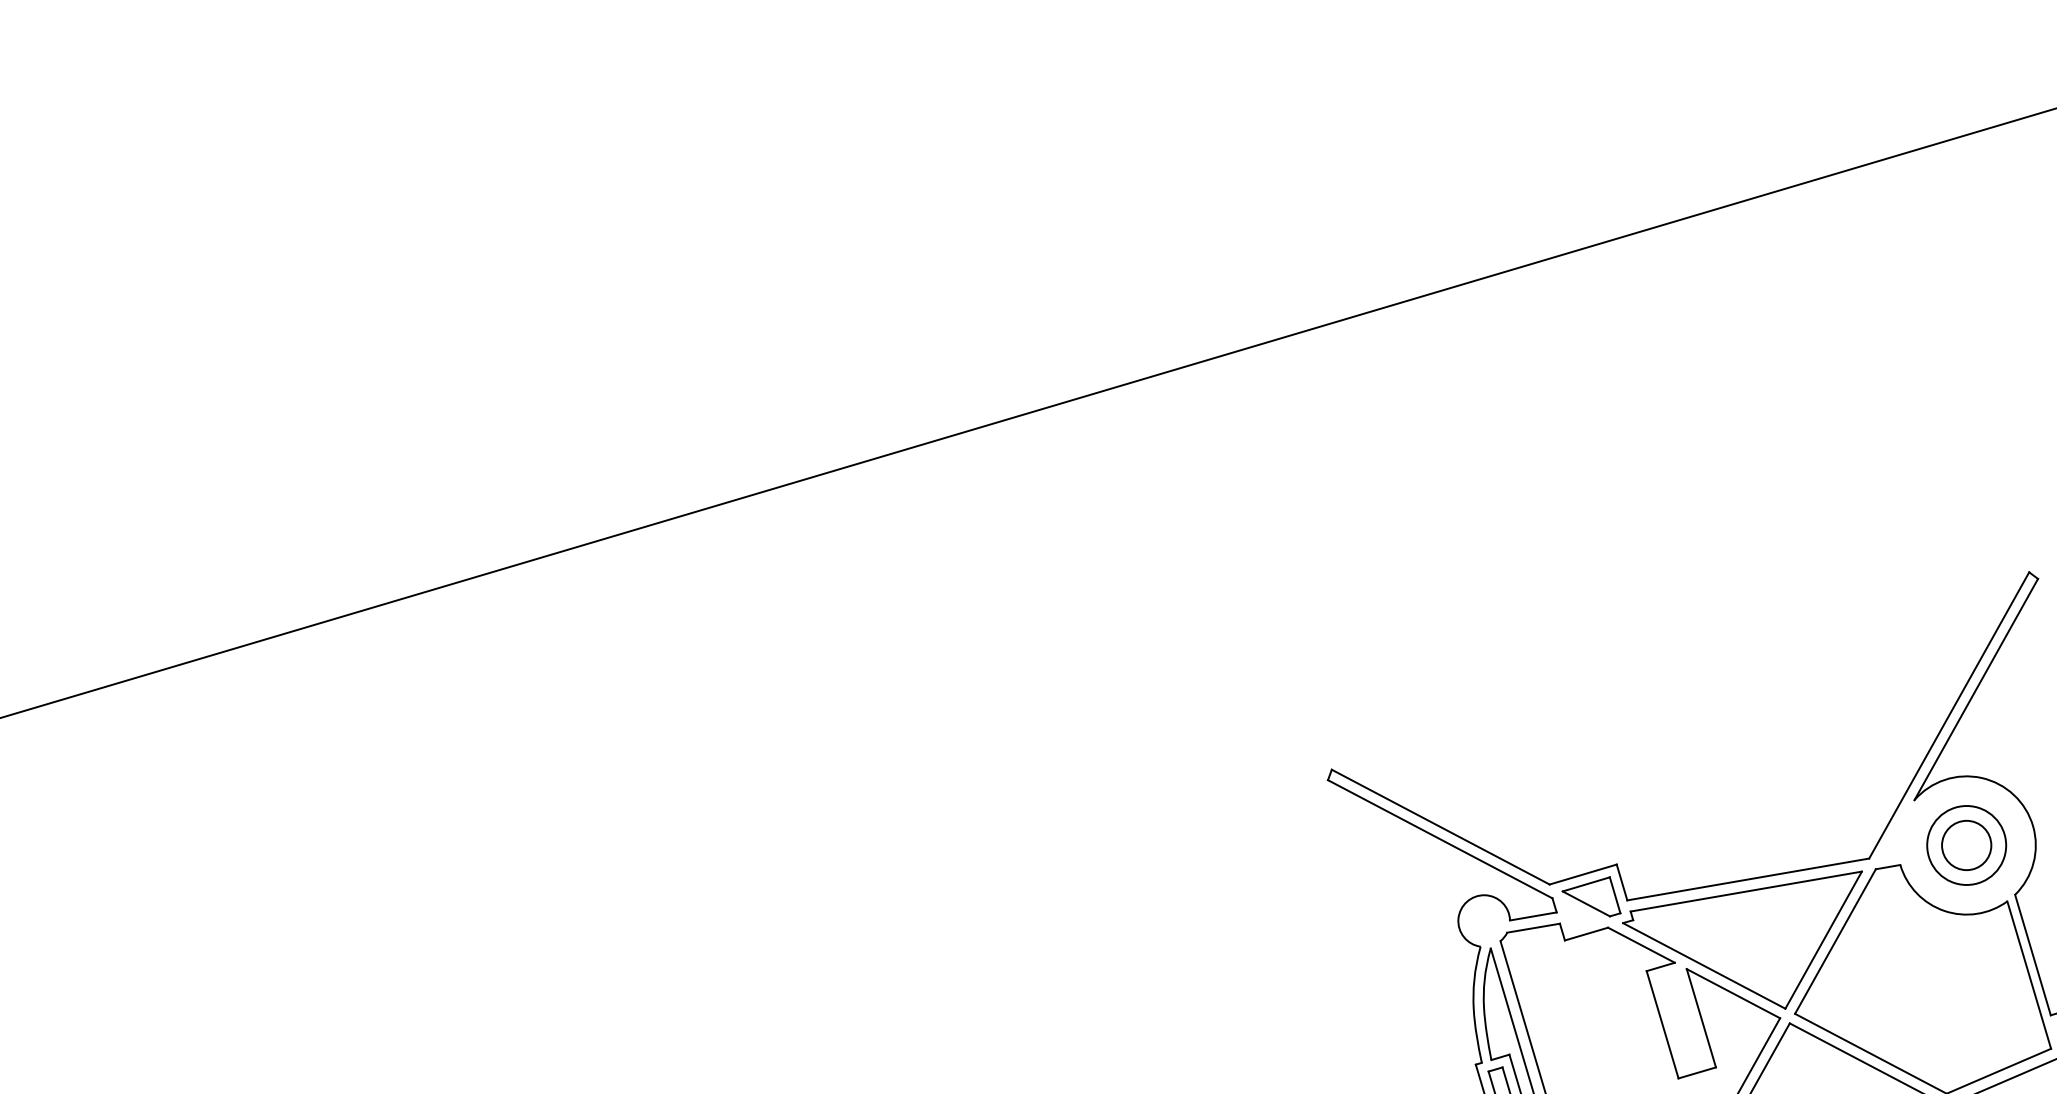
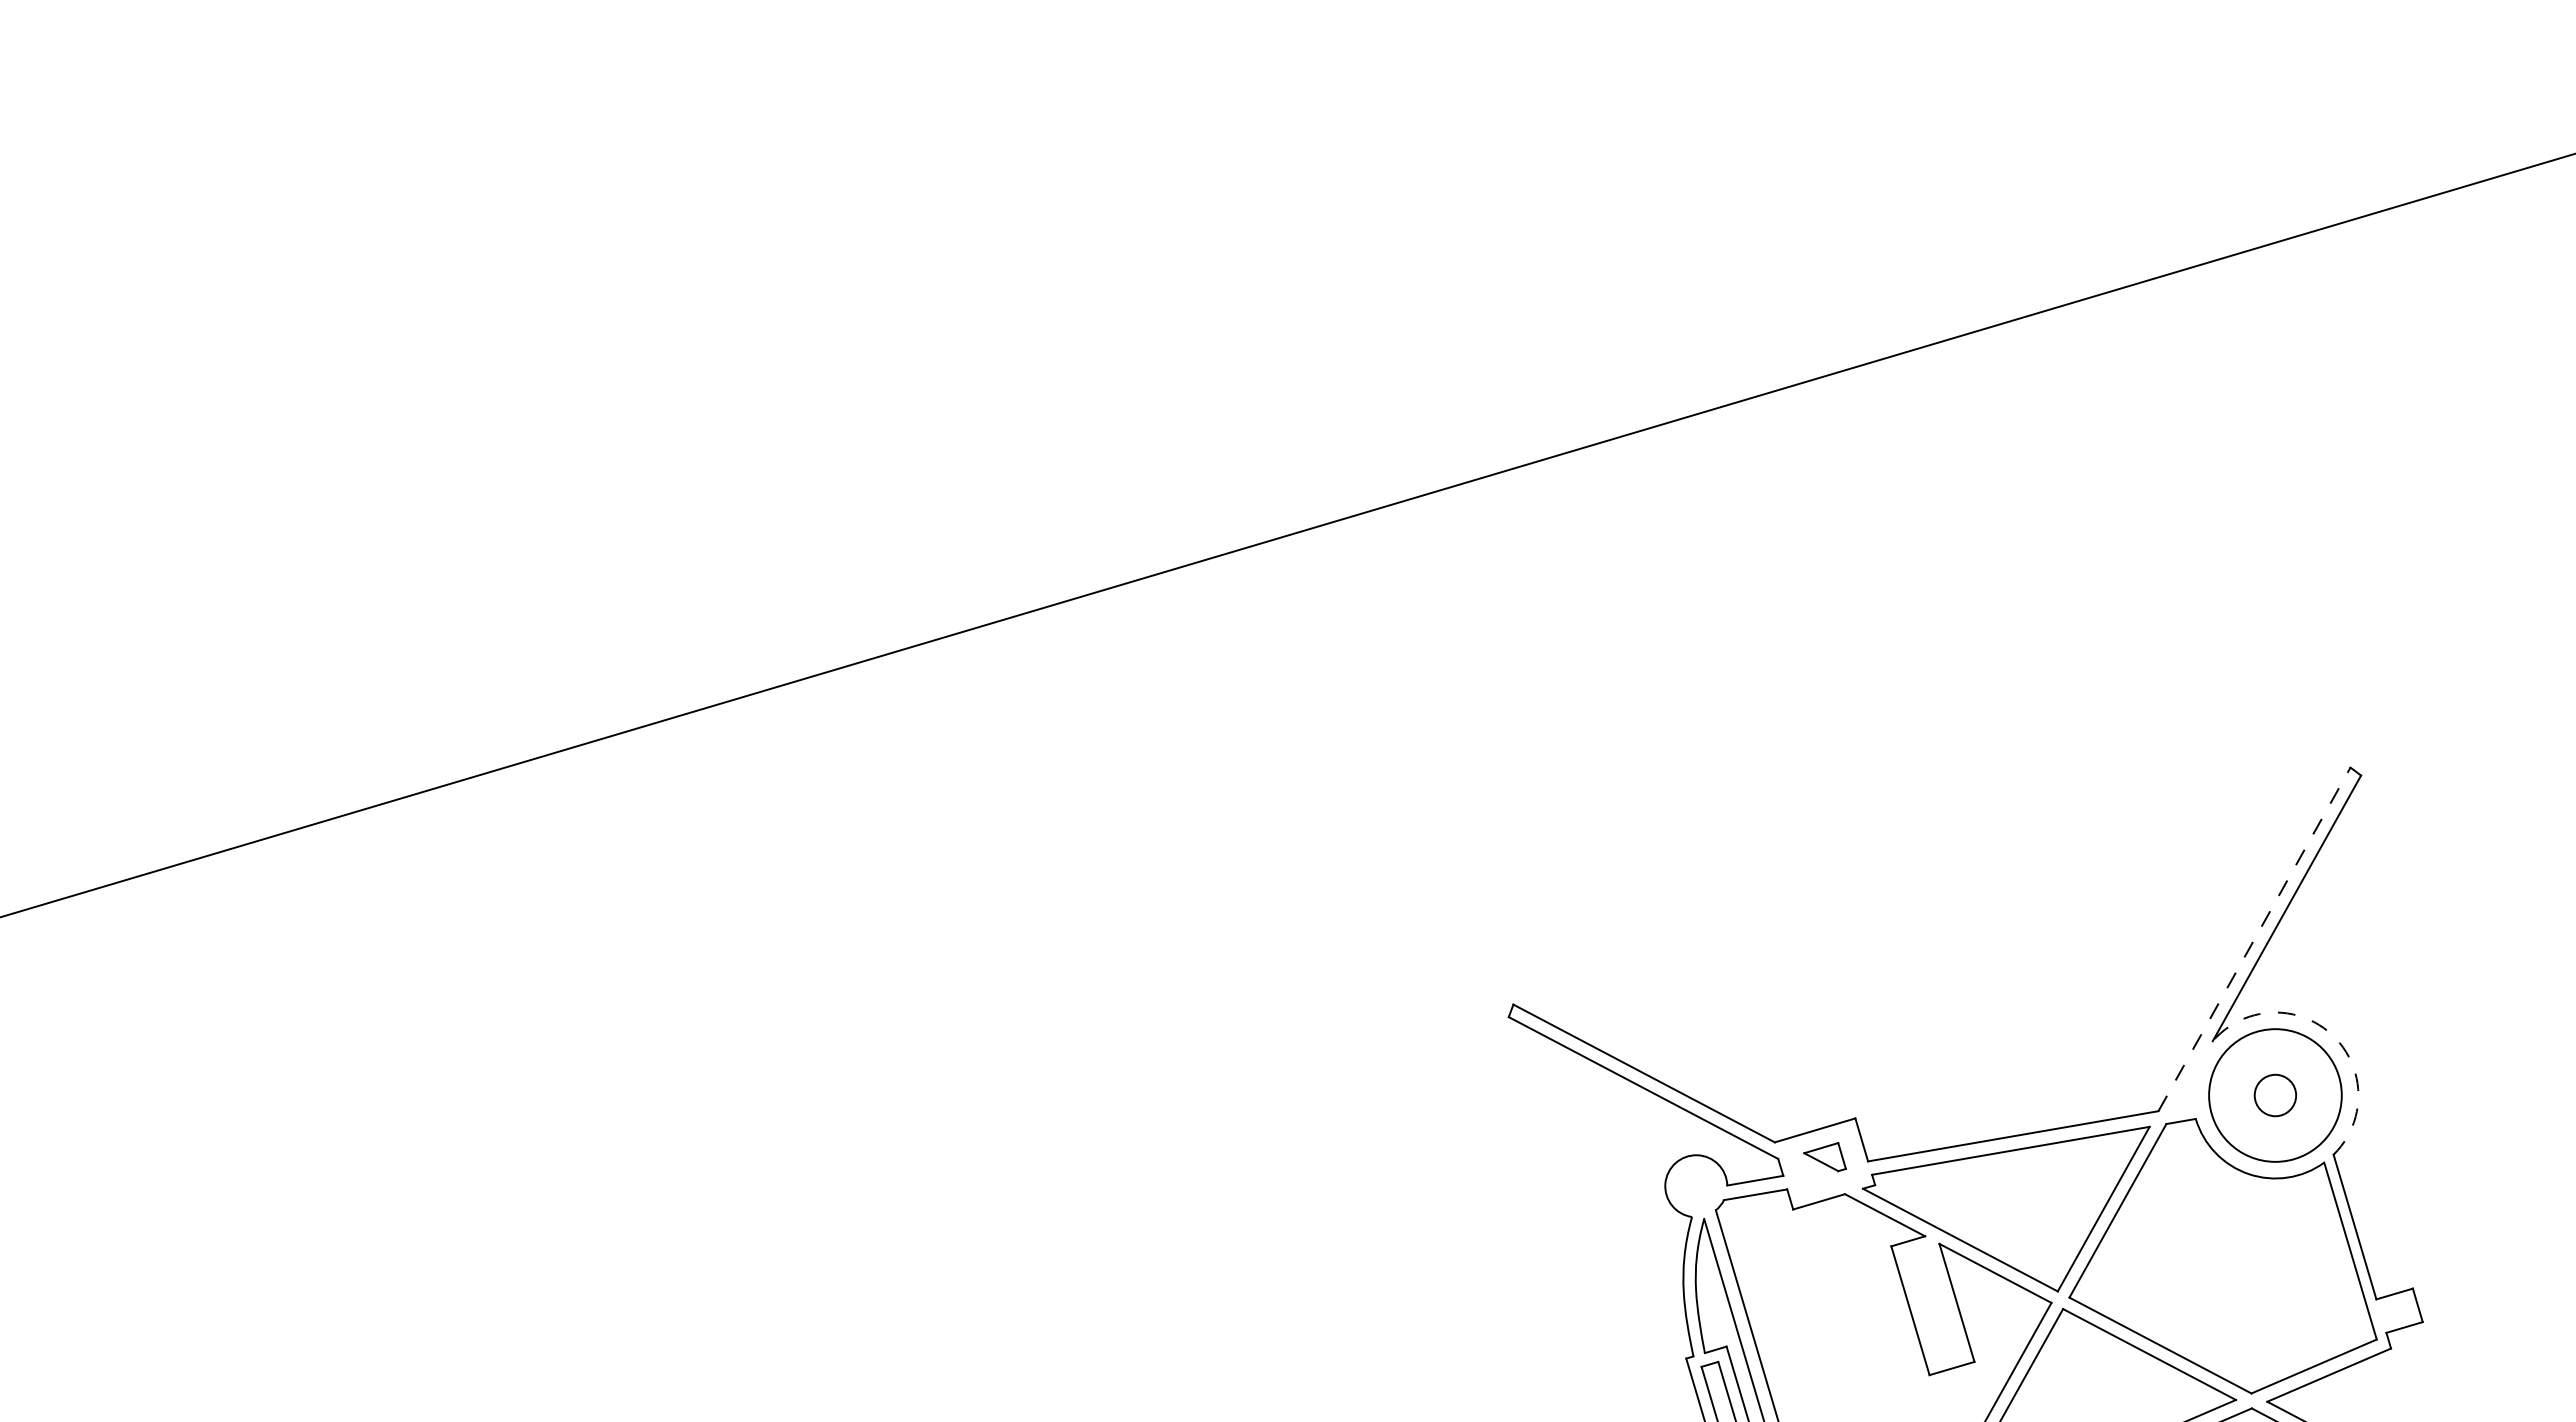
line: (1949, 715) -> (2254, 939), solid -> dashed
arc: (2014, 795) -> (2332, 1035), solid -> dashed
circle: (1966, 845) -> (2275, 1095), size x0.7
circle: (1966, 845) -> (2275, 1095), size x1.4
part: (1591, 896) -> (1824, 1156), size x0.6

